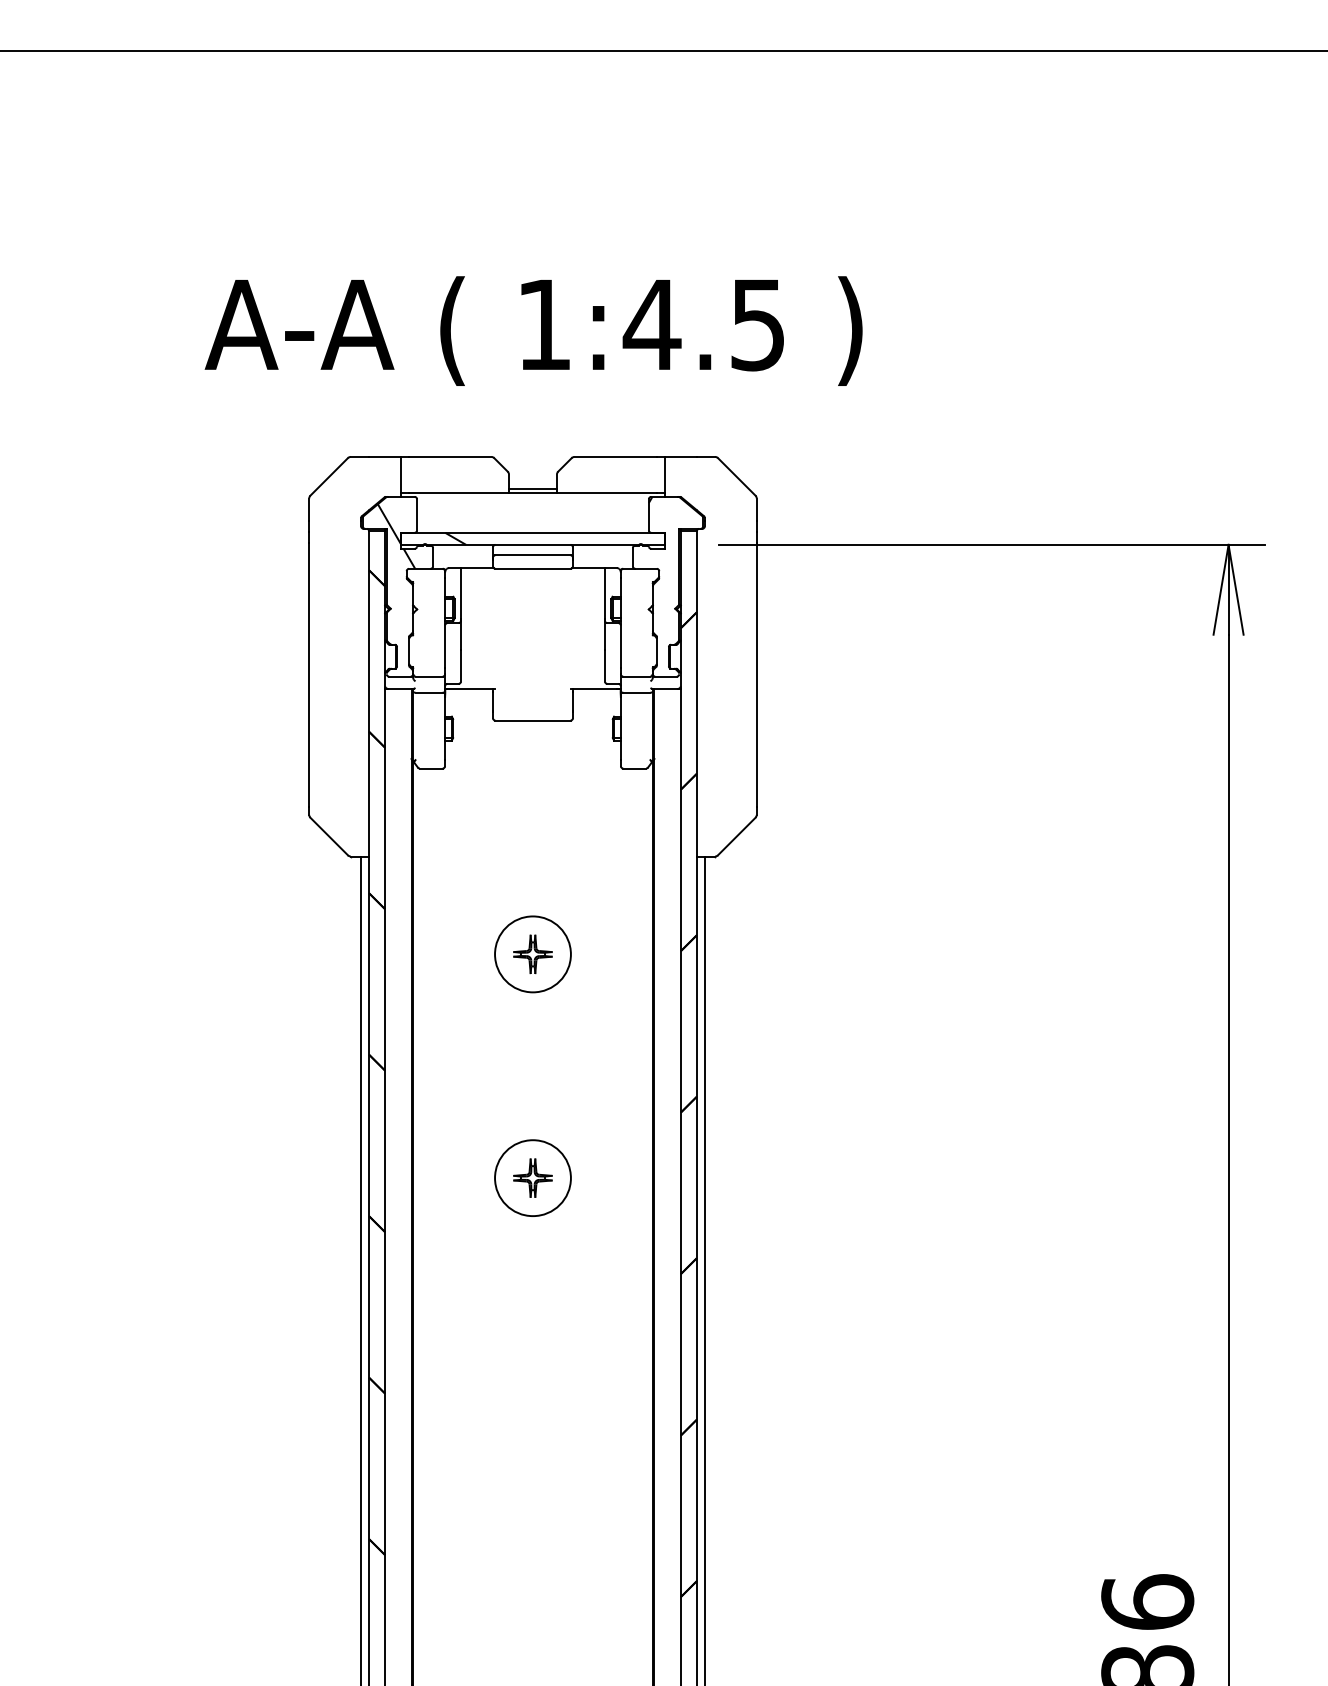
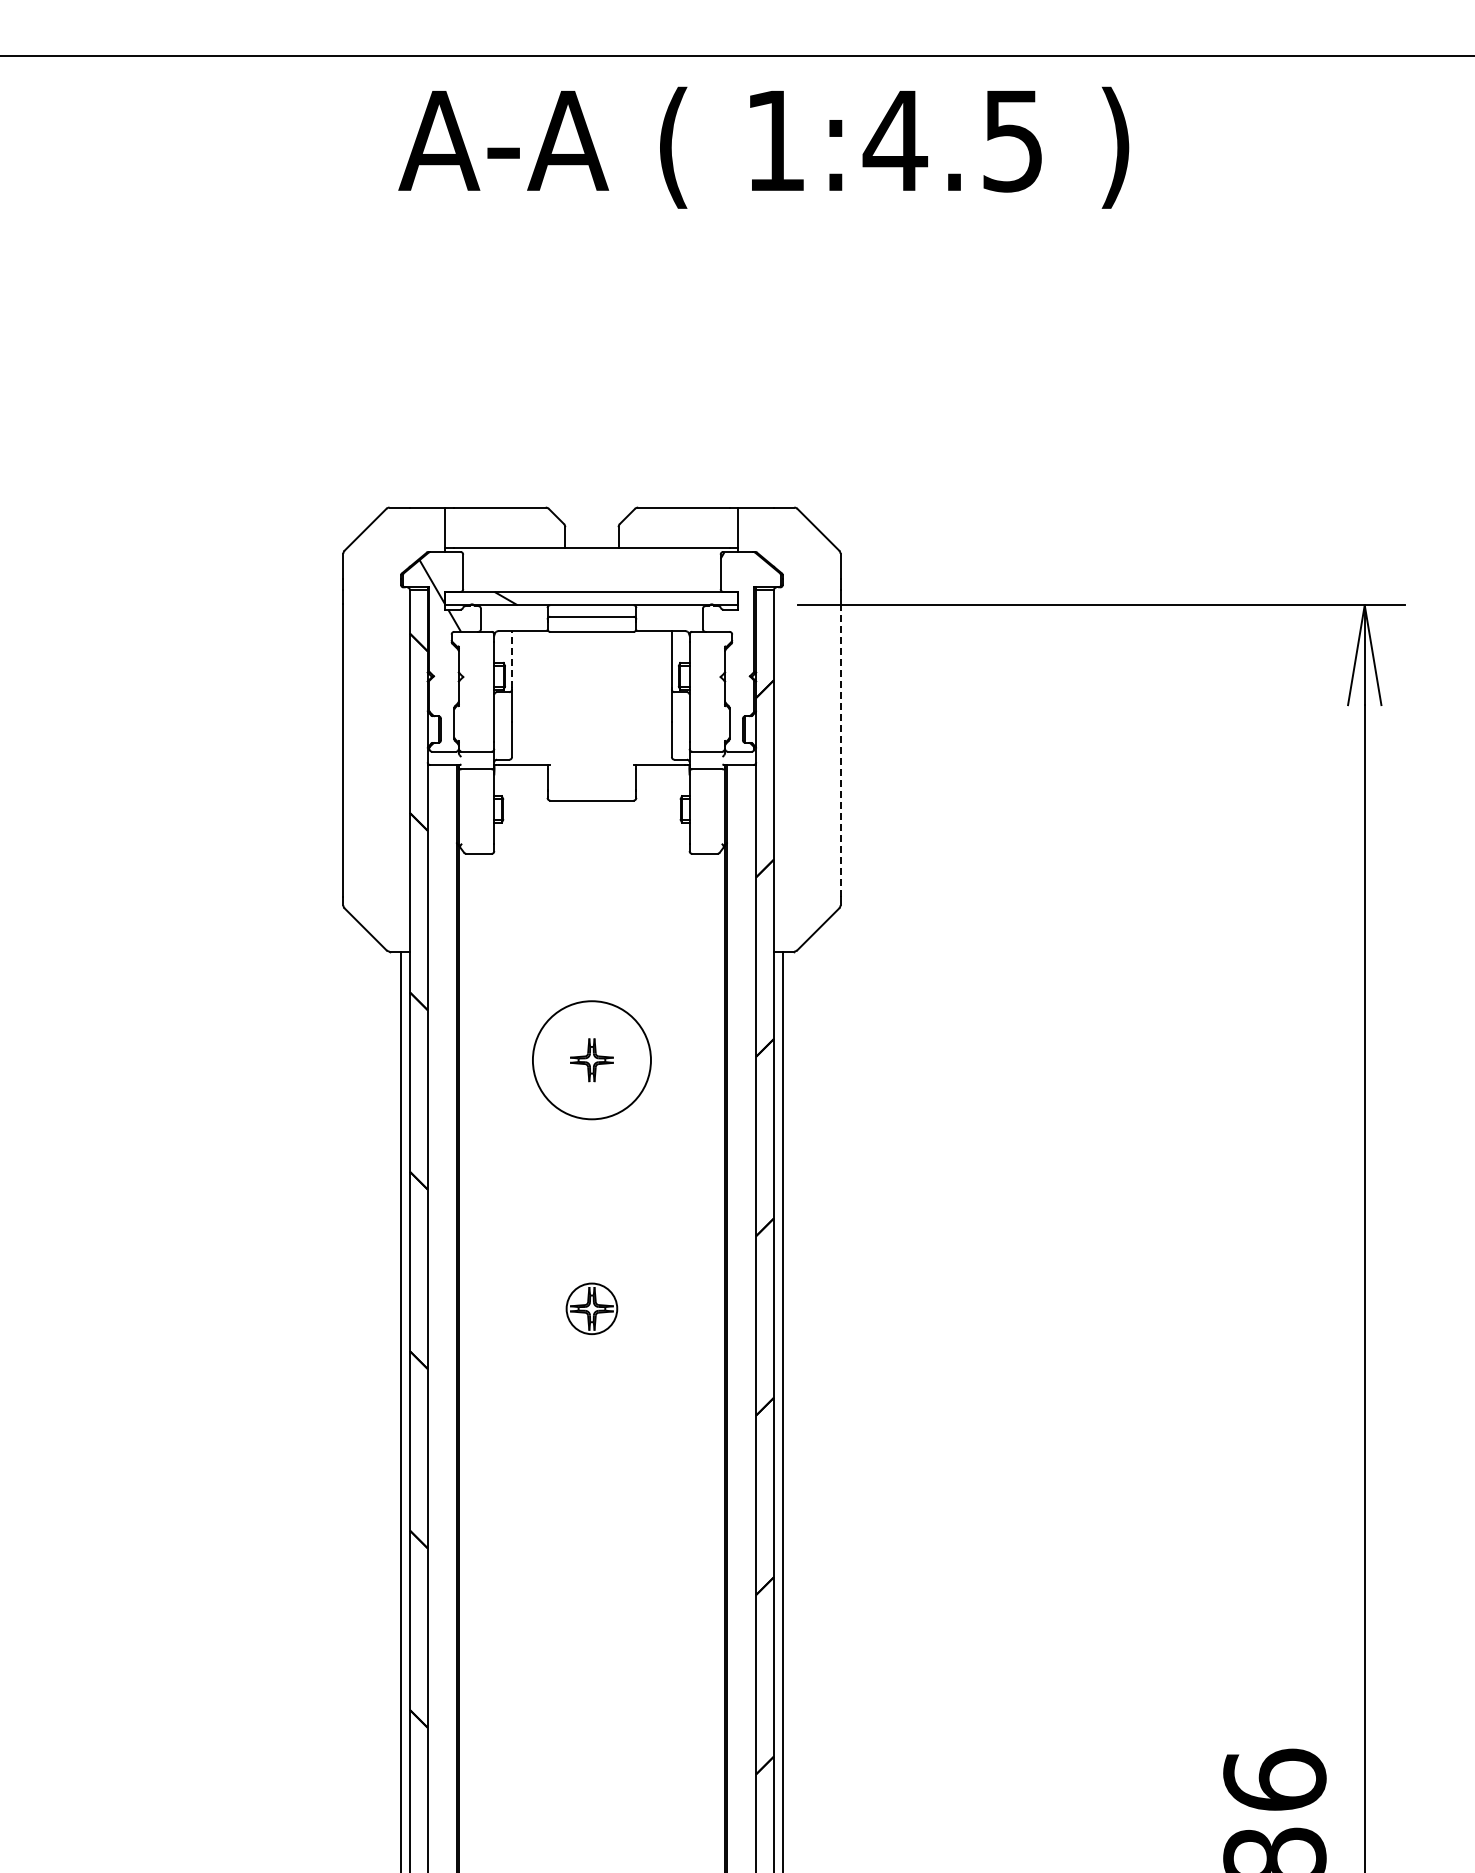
text: (533, 330) -> (763, 147), moved
line: (532, 489) -> (591, 543), removed
line: (461, 593) -> (512, 659), solid -> dashed
line: (756, 675) -> (840, 750), solid -> dashed
circle: (532, 954) -> (591, 1060), size x1.4
circle: (532, 1177) -> (591, 1308), size x0.6

